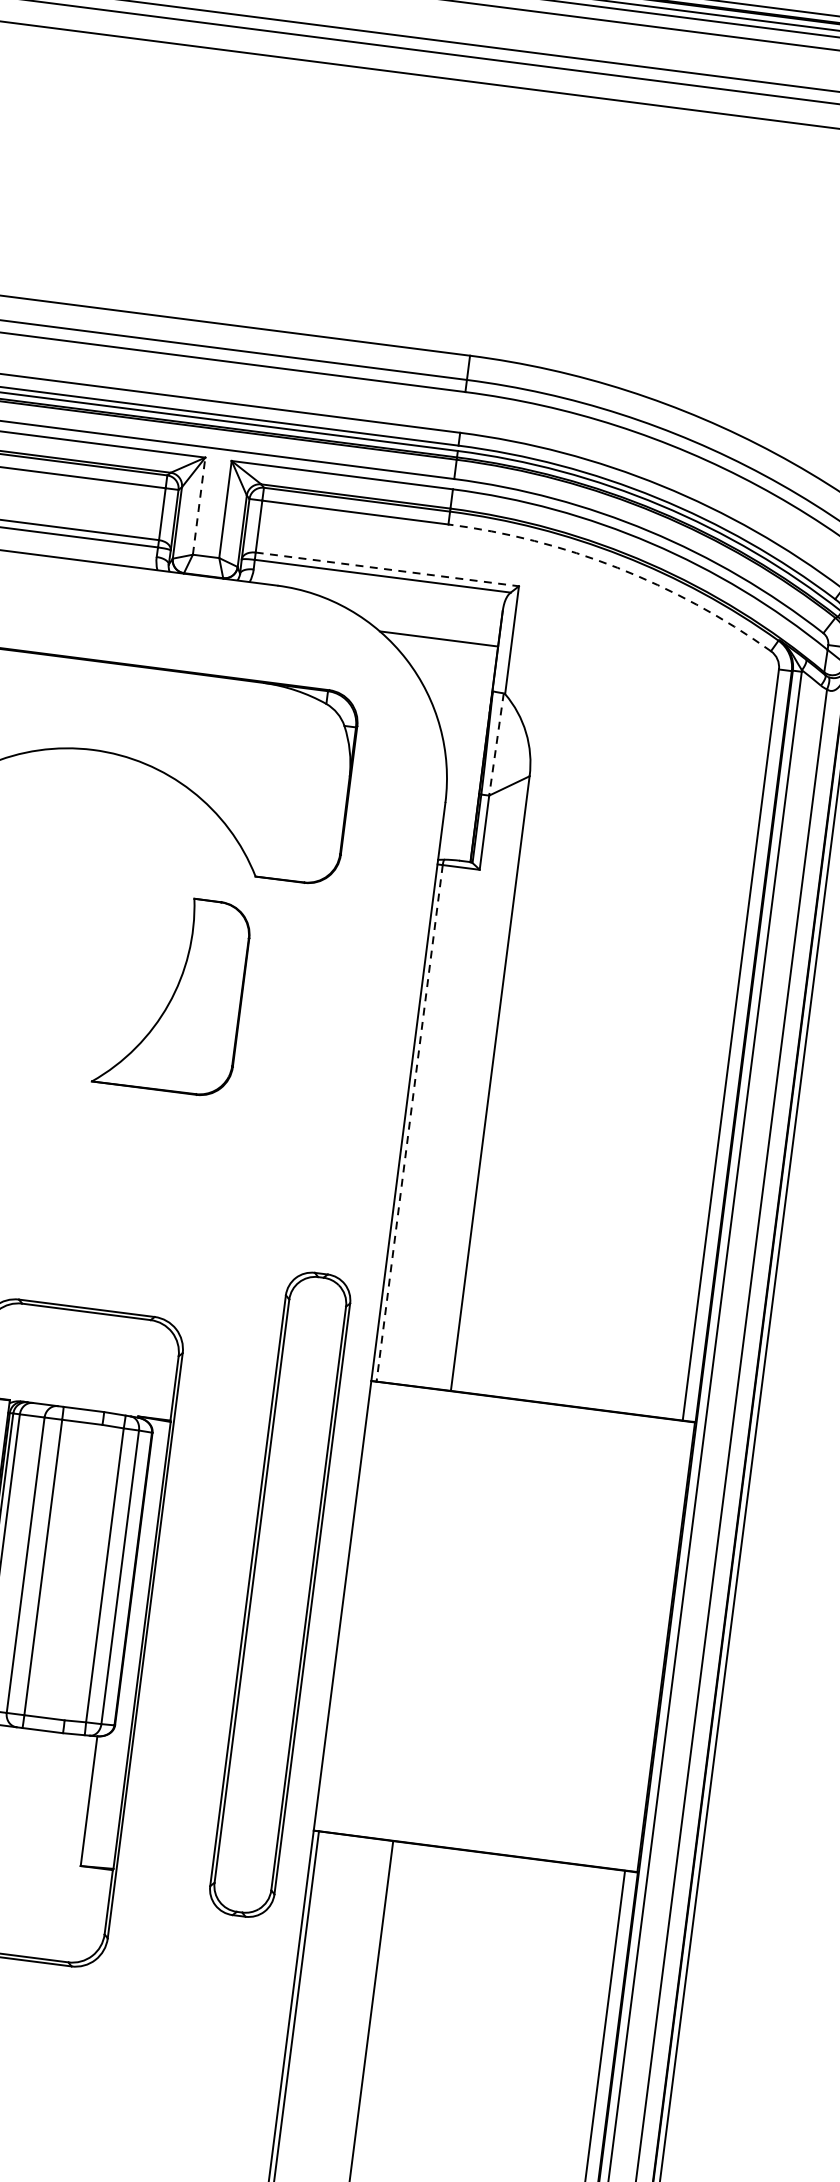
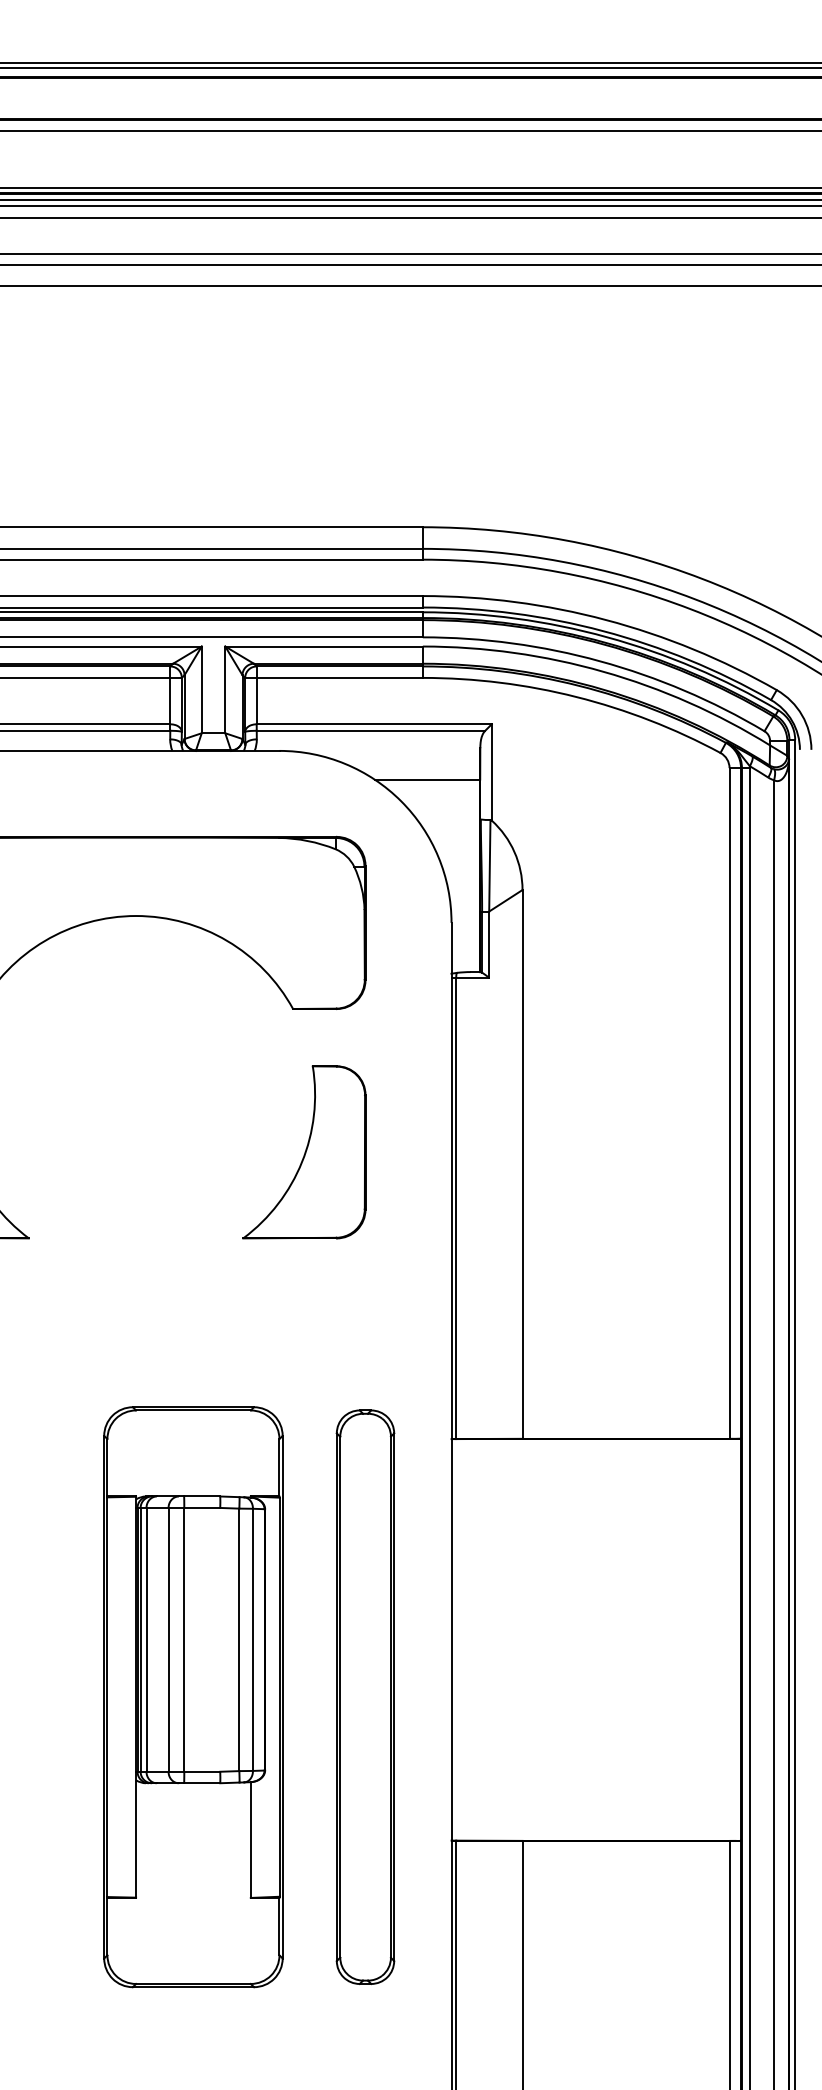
line: (198, 505) -> (201, 689), dashed -> solid
arc: (617, 567) -> (576, 696), dashed -> solid
line: (387, 569) -> (374, 724), dashed -> solid
line: (496, 744) -> (489, 865), dashed -> solid
part: (172, 994) -> (304, 1152), moved
line: (410, 1123) -> (456, 1208), dashed -> solid
part: (280, 1594) -> (365, 1696), moved

